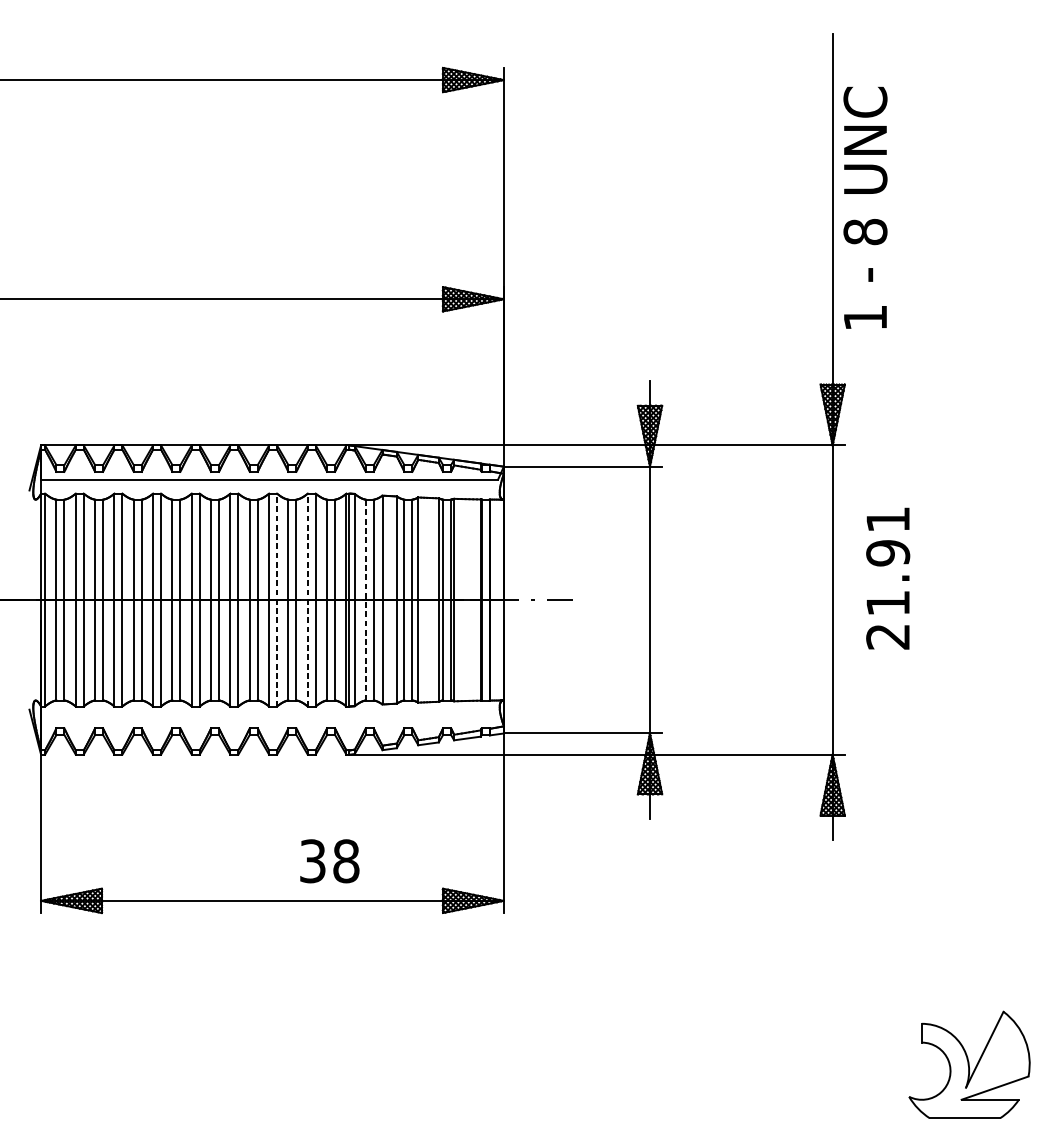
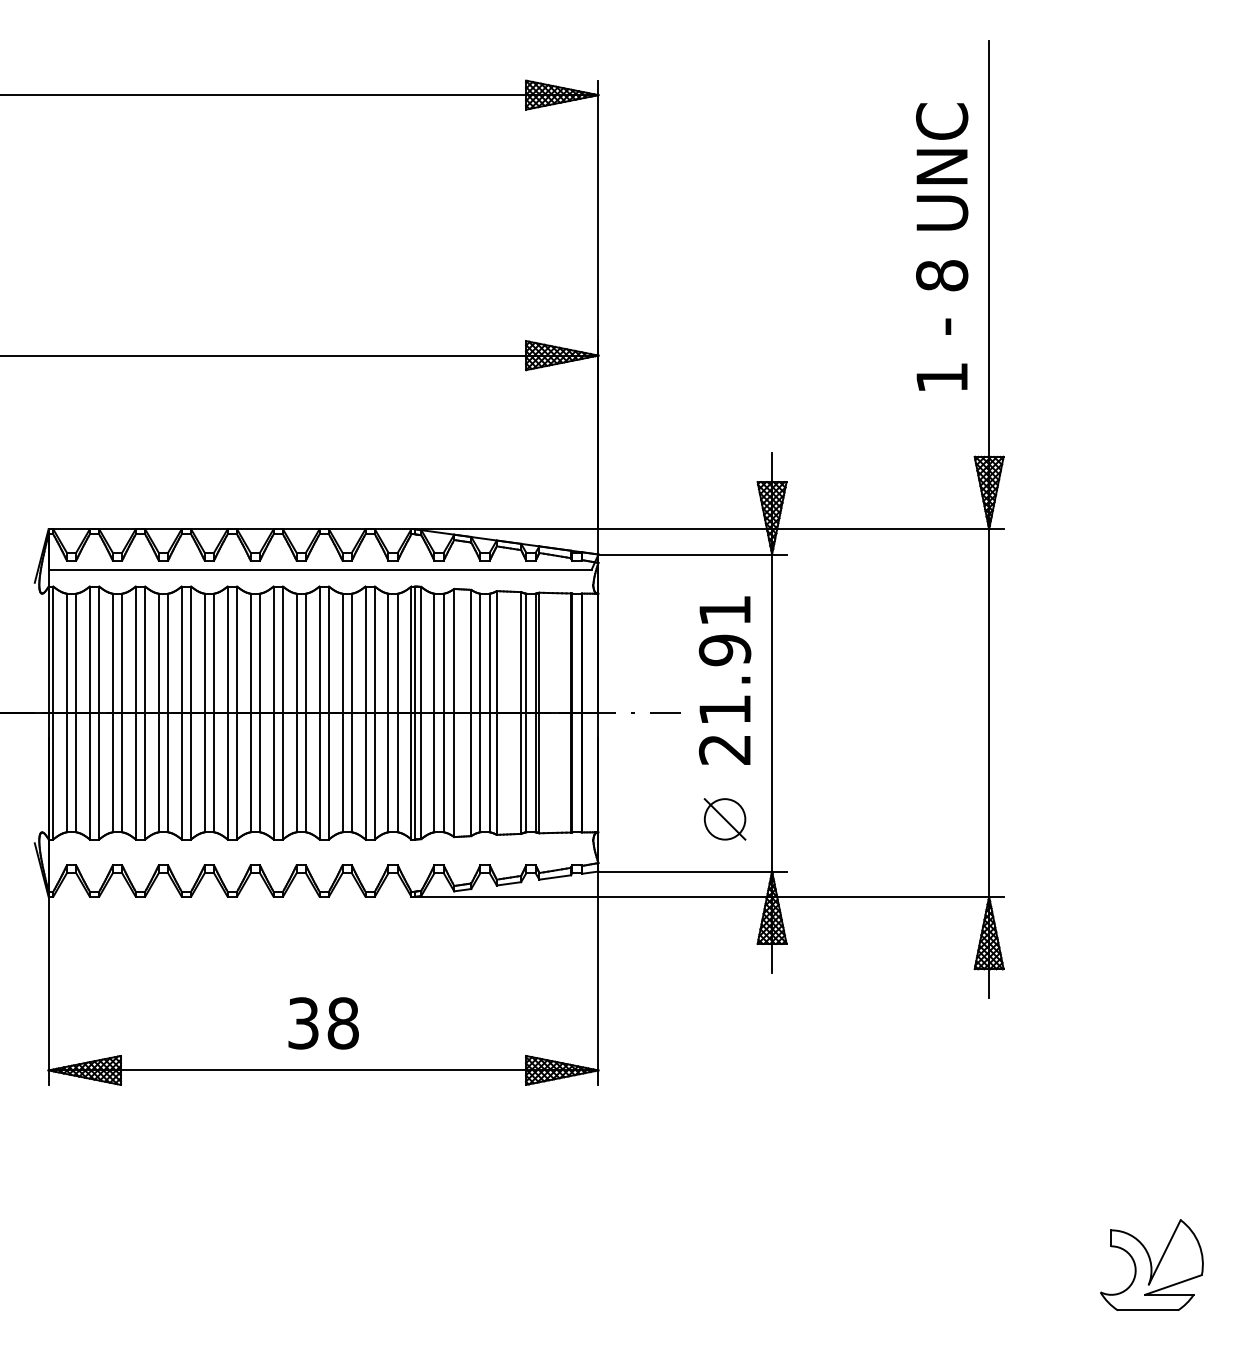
text: (865, 207) -> (942, 246), moved
text: (887, 578) -> (724, 680), moved
line: (365, 599) -> (434, 712), dashed -> solid
line: (276, 600) -> (328, 713), dashed -> solid
line: (307, 600) -> (365, 713), dashed -> solid
part: (609, 689) -> (724, 819), added
text: (329, 861) -> (323, 1023), moved
part: (969, 1064) -> (1151, 1264), size x0.71

